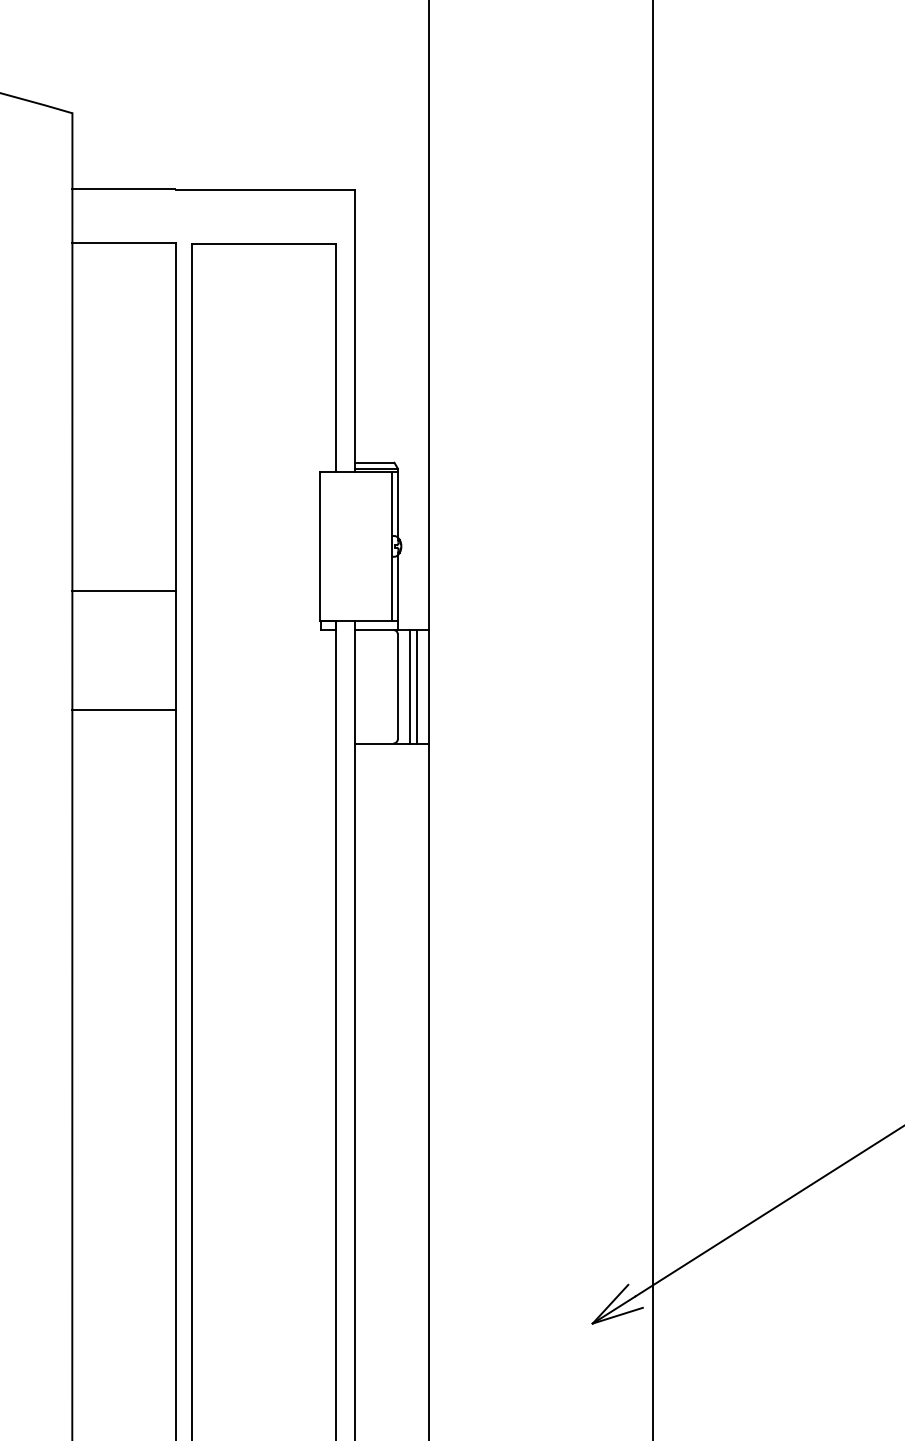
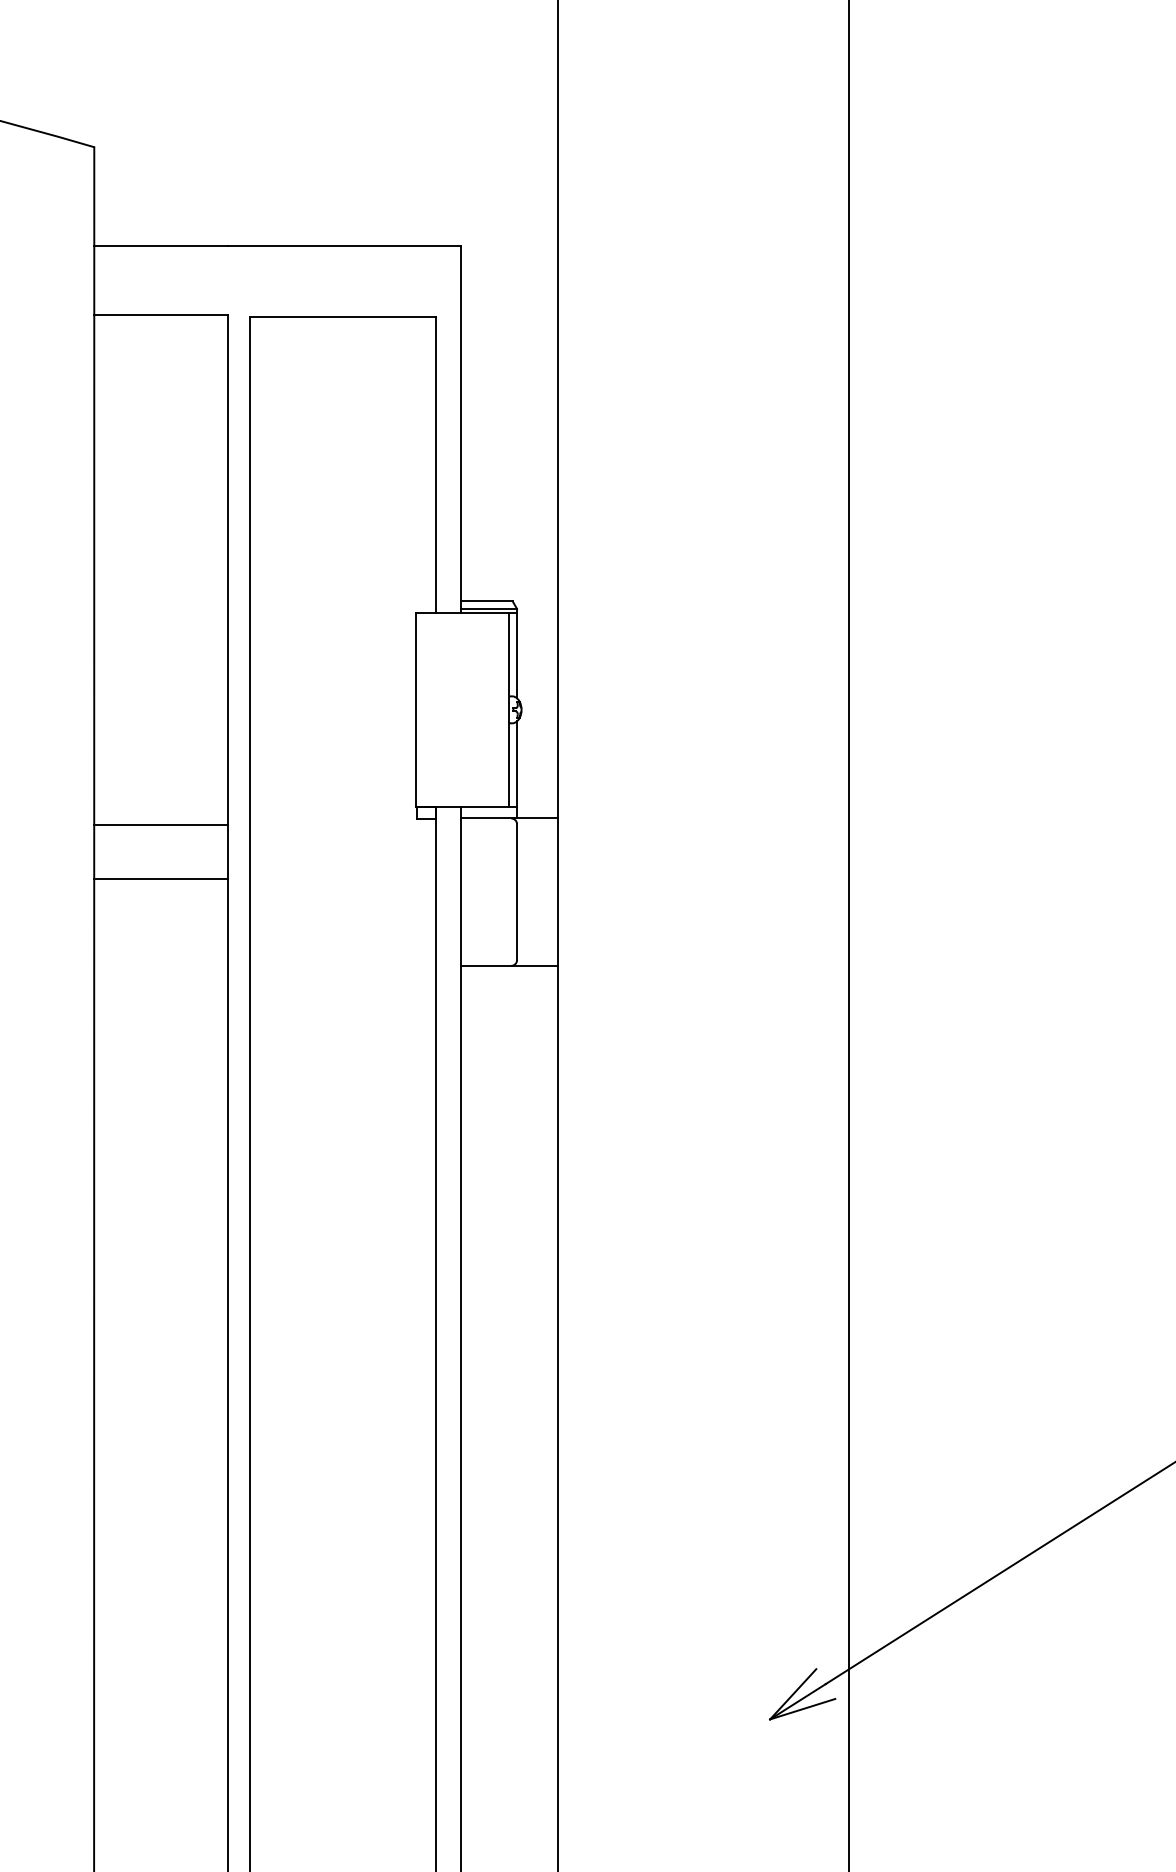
line: (123, 590) -> (160, 824), moved
line: (409, 686) -> (532, 891), removed
line: (417, 686) -> (542, 891), removed
line: (123, 710) -> (160, 878), moved

